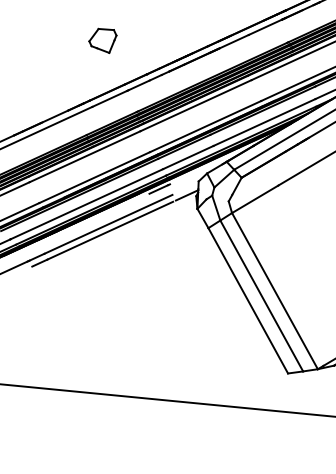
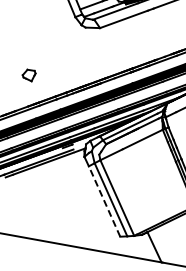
part: (101, 41) -> (28, 75), moved
line: (248, 300) -> (104, 201), solid -> dashed

